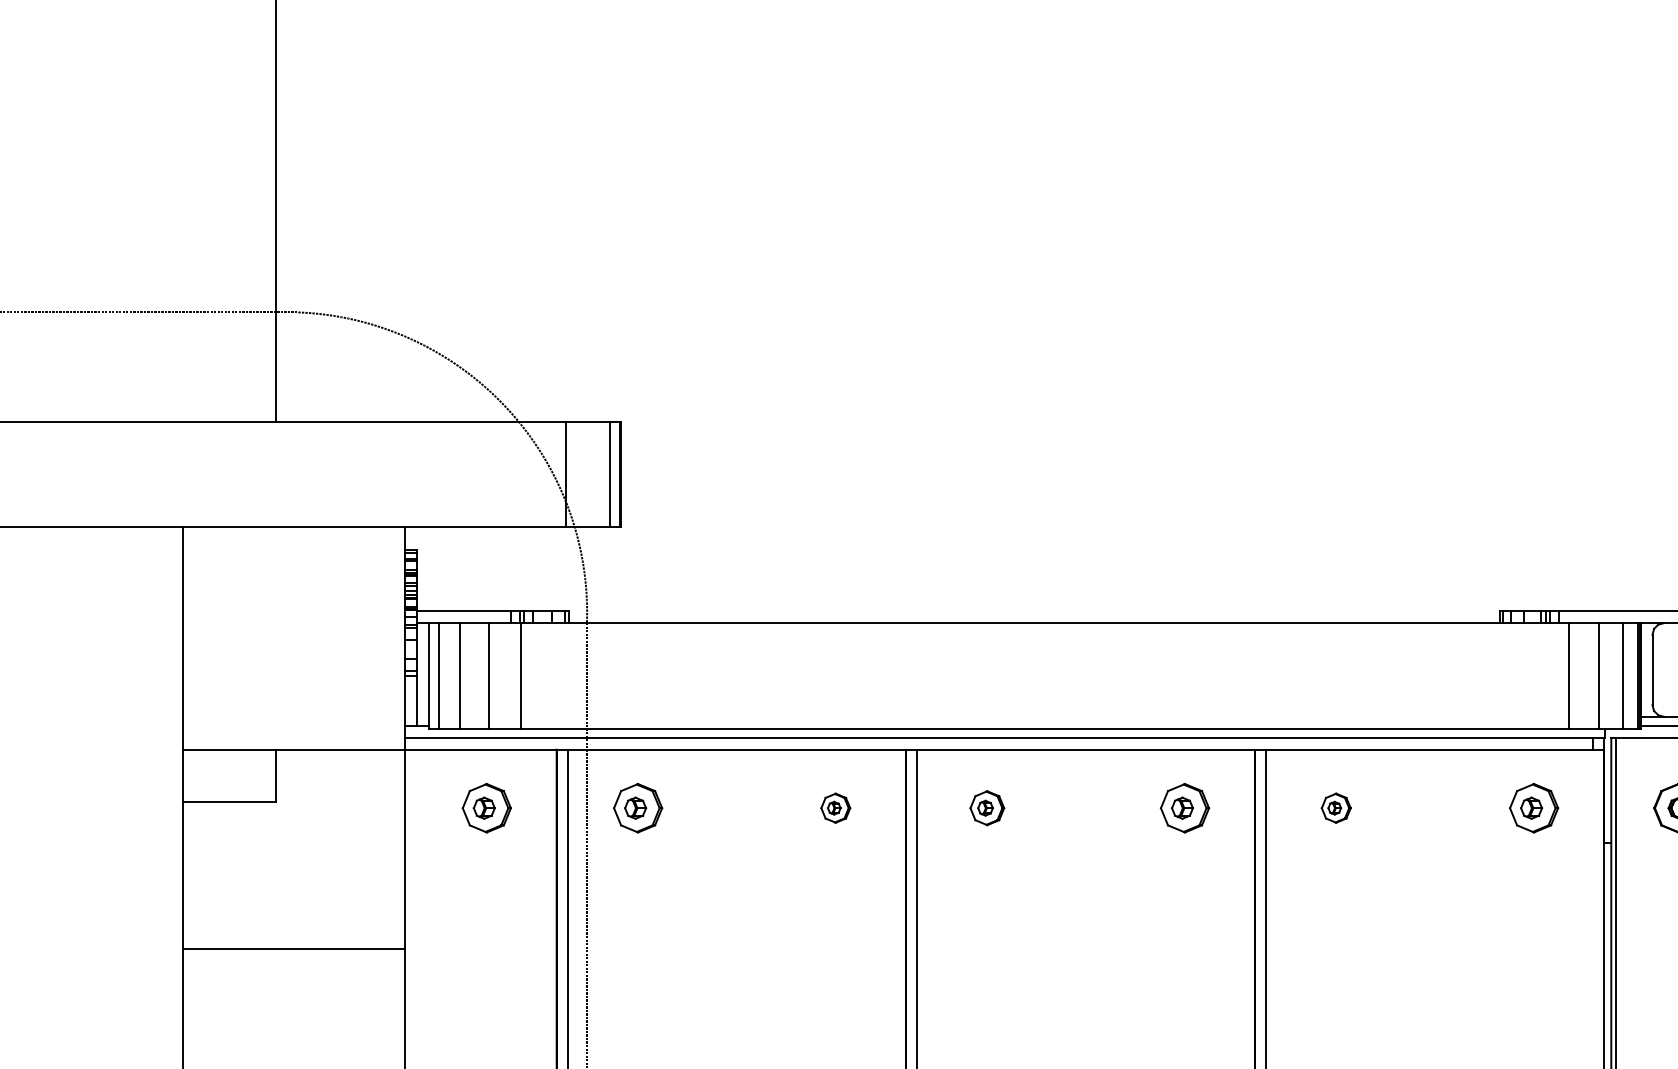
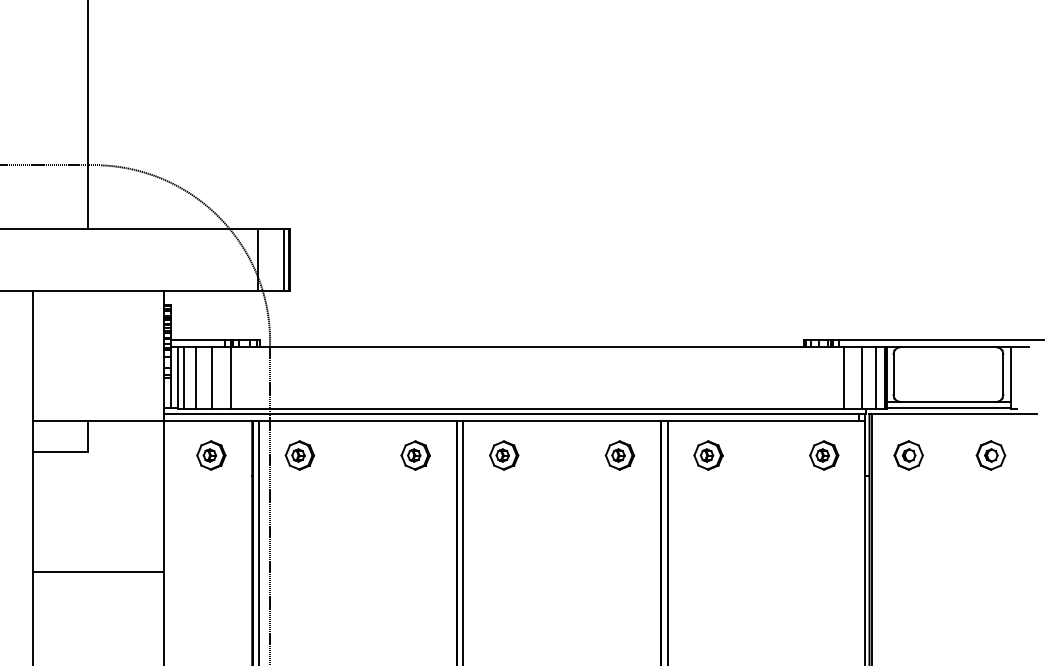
part: (835, 808) -> (415, 455), size x1.67
part: (987, 808) -> (504, 455), size x1.43
part: (1336, 808) -> (708, 455), size x1.67
line: (293, 950) -> (98, 572), moved

